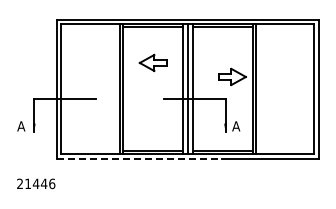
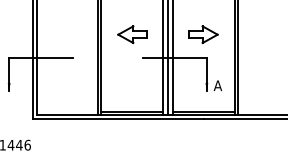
part: (152, 62) -> (131, 34), moved
part: (232, 76) -> (203, 34), moved
line: (139, 158) -> (117, 118), dashed -> solid

